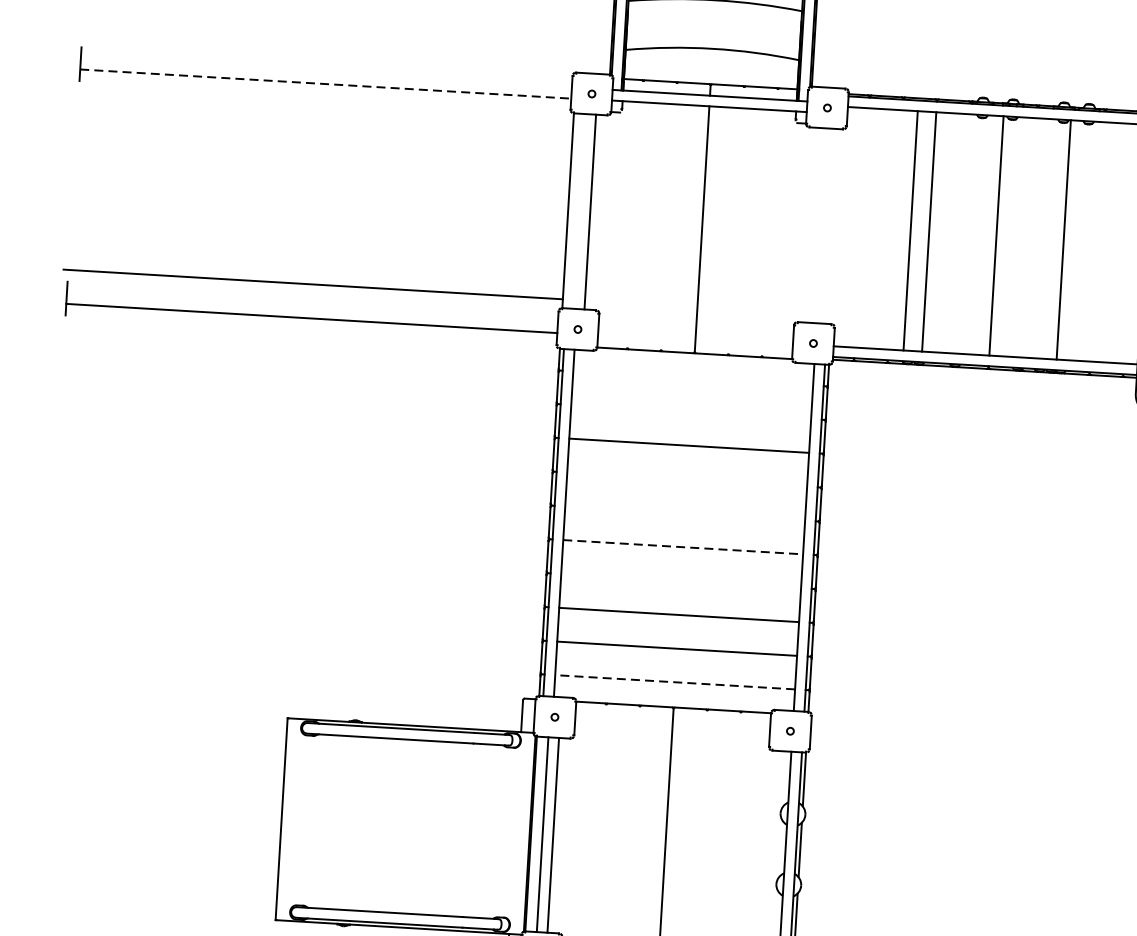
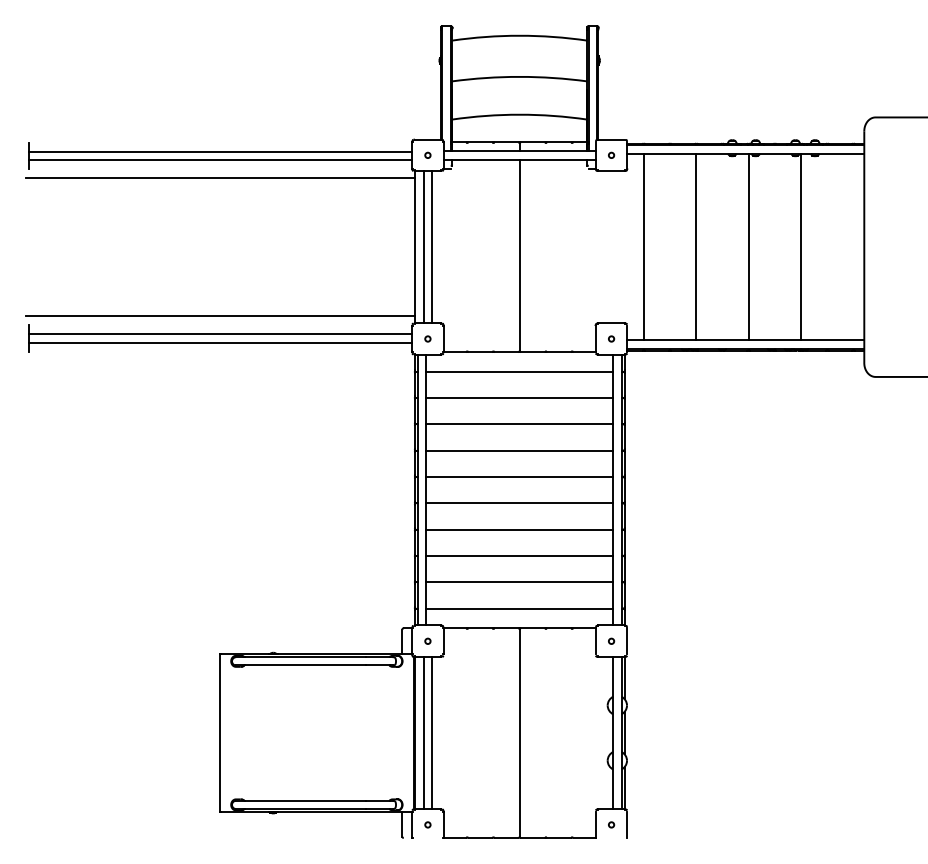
line: (326, 73) -> (220, 151), added
line: (326, 83) -> (221, 159), dashed -> solid
line: (322, 107) -> (219, 178), added
line: (579, 211) -> (423, 247), added
line: (910, 230) -> (643, 246), moved
line: (312, 307) -> (220, 334), added
line: (692, 378) -> (519, 371), added
line: (690, 411) -> (519, 397), added
line: (686, 479) -> (519, 450), added
line: (684, 514) -> (519, 477), added
line: (684, 547) -> (520, 503), dashed -> solid
line: (680, 580) -> (519, 529), added
line: (674, 682) -> (519, 608), dashed -> solid

